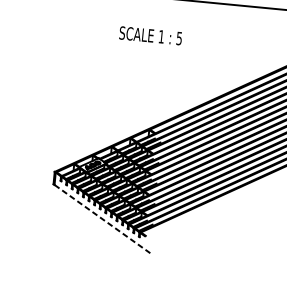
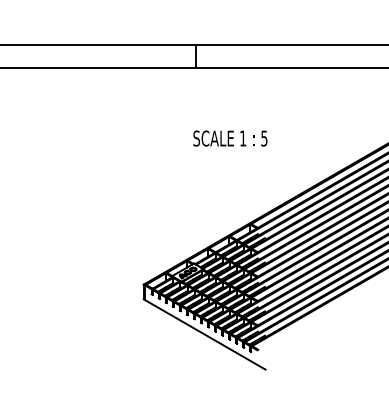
text: (150, 35) -> (230, 138), moved
line: (102, 218) -> (205, 334), dashed -> solid

